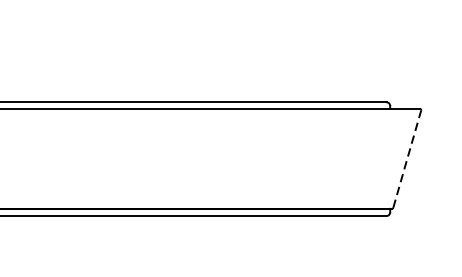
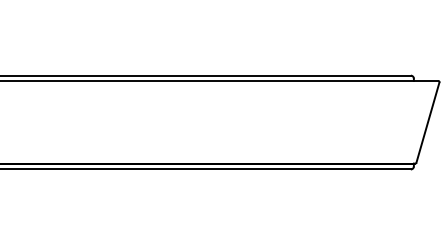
line: (406, 159) -> (427, 122), dashed -> solid

